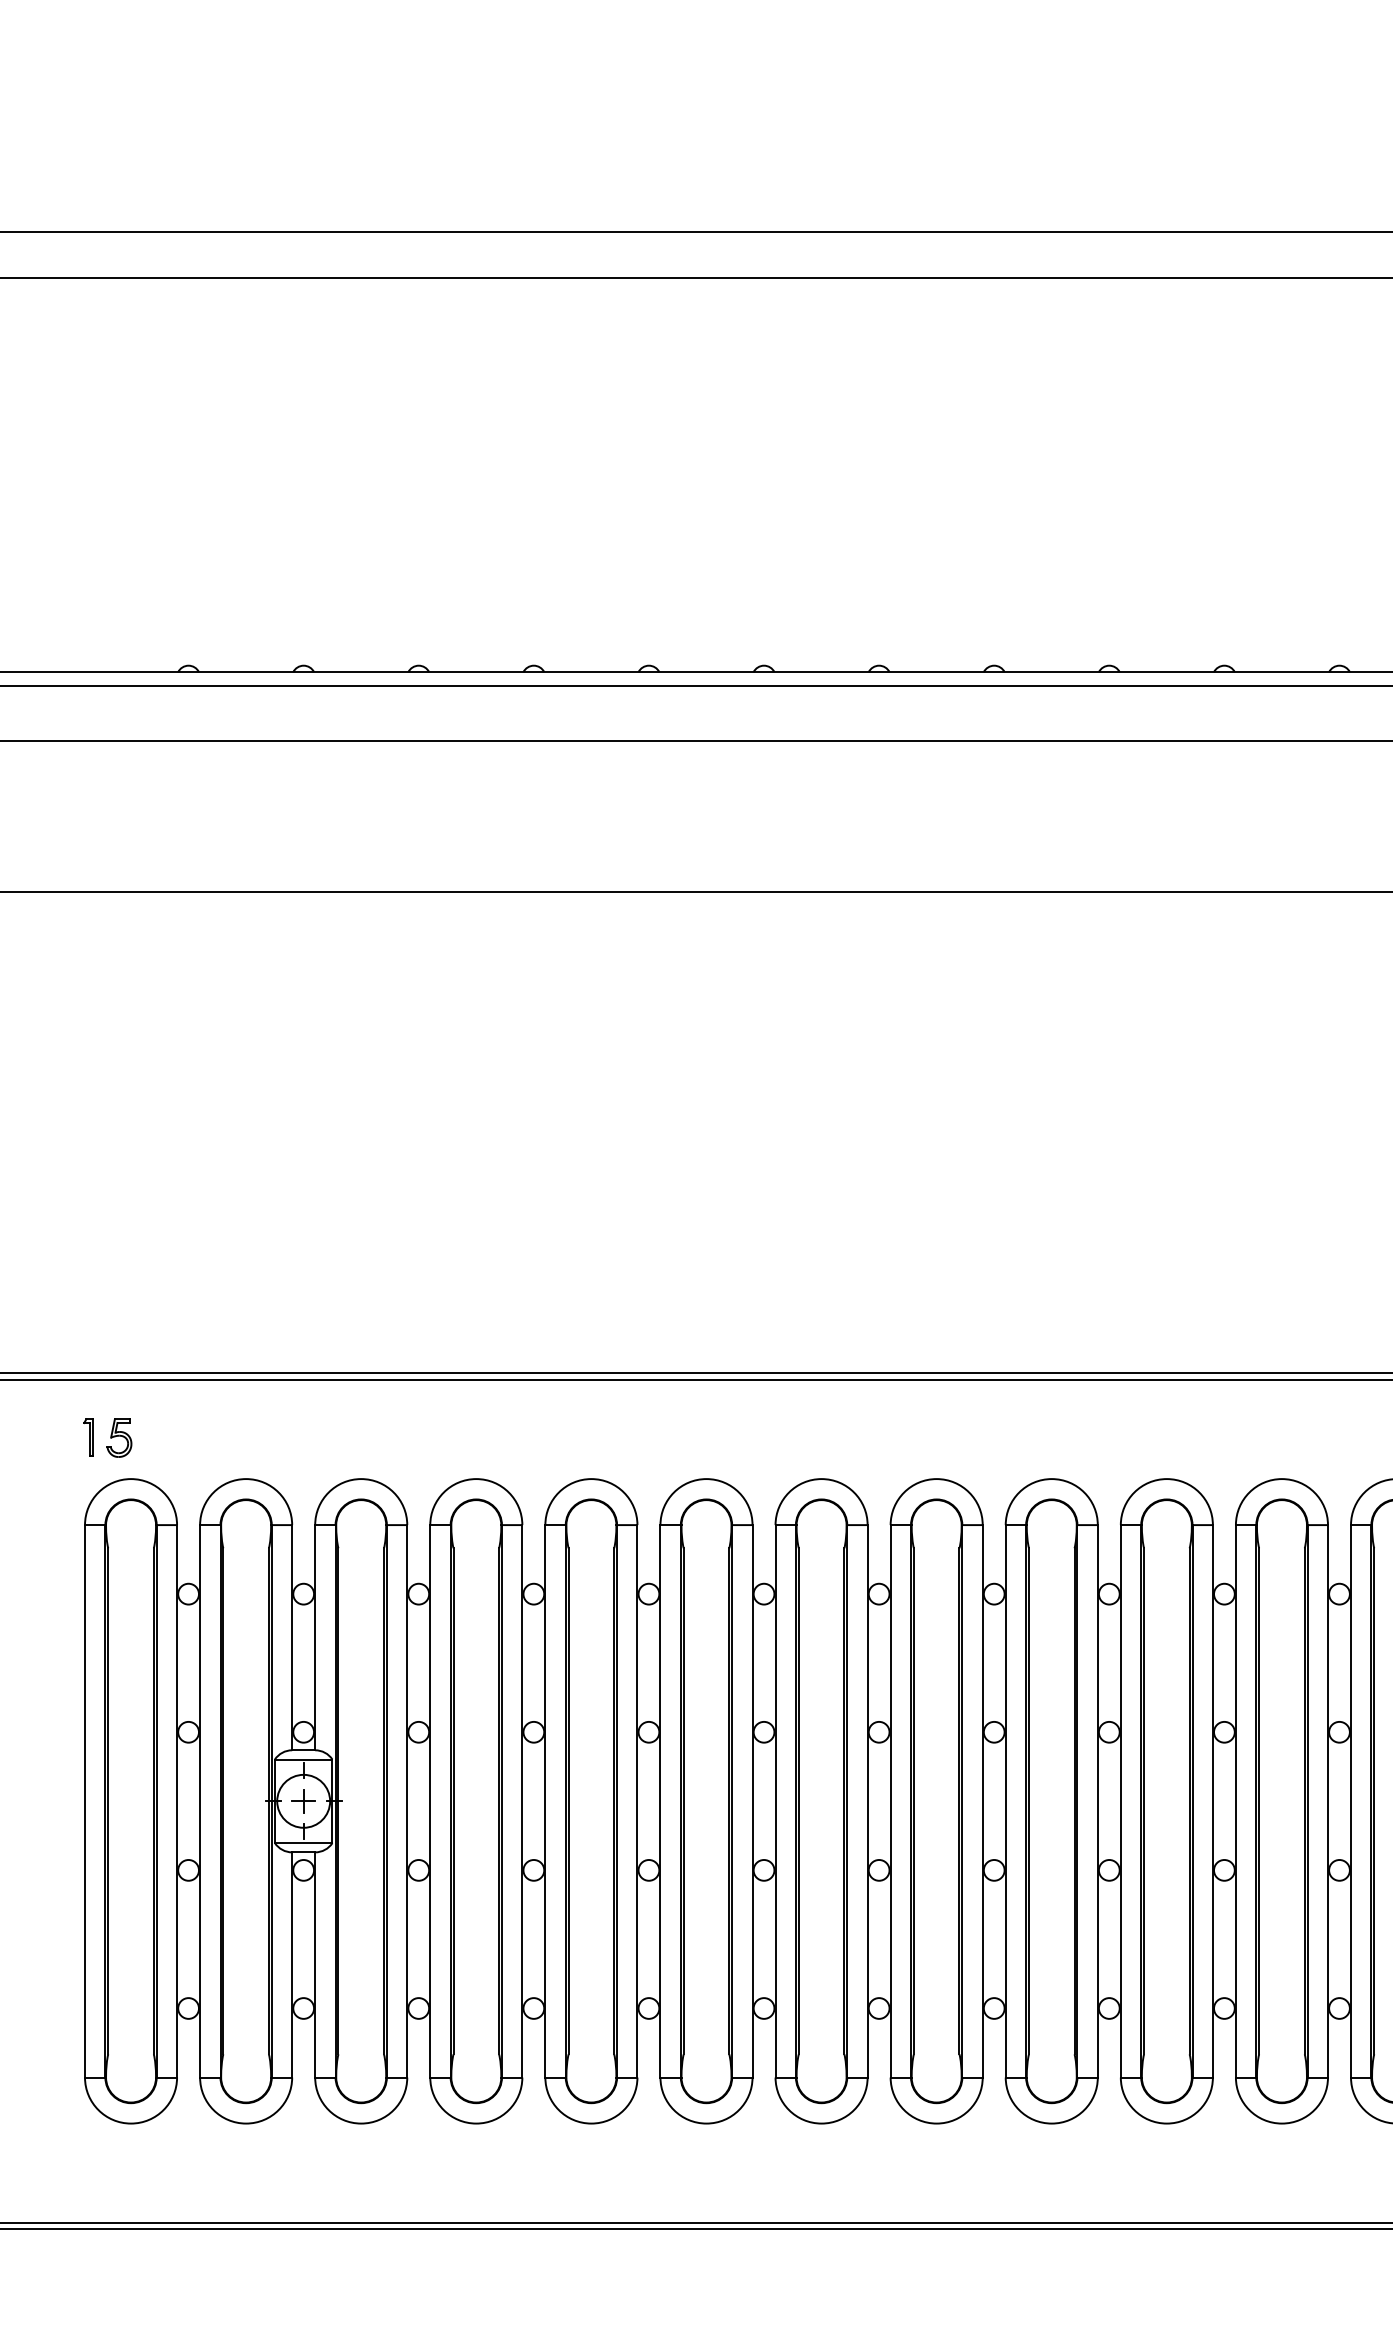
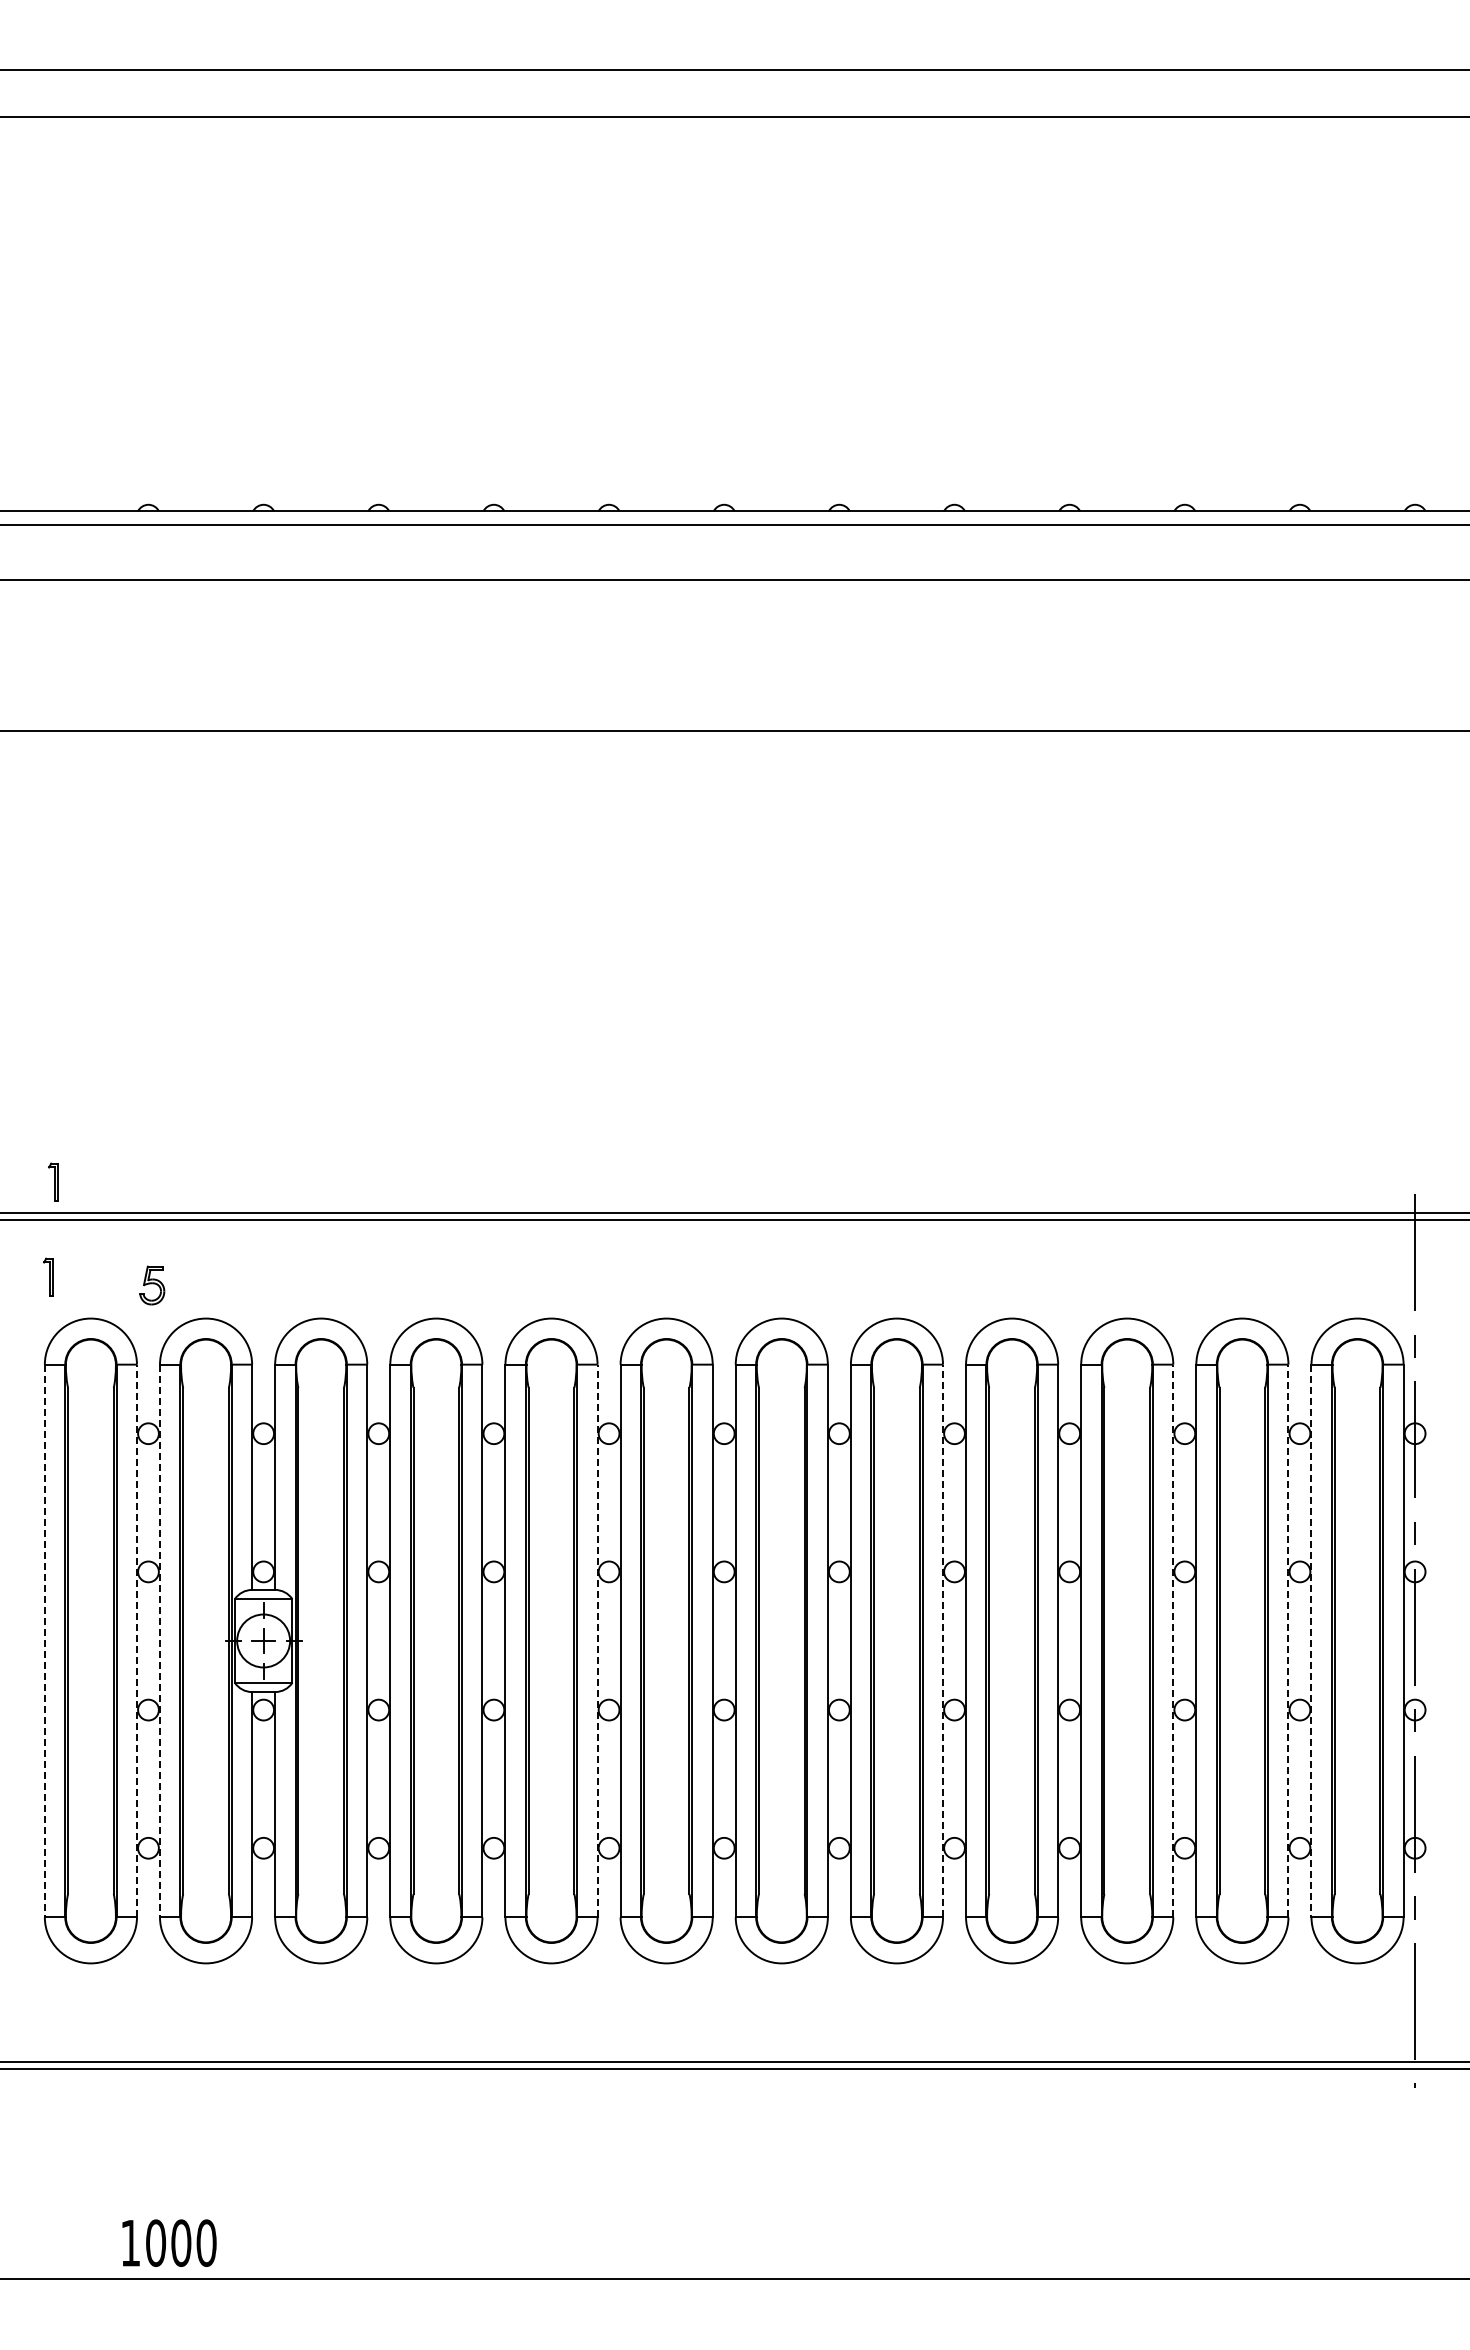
part: (93, 1342) -> (53, 1181), added
part: (119, 1438) -> (152, 1285), moved
line: (176, 1800) -> (136, 1640), solid -> dashed
line: (637, 1800) -> (597, 1640), solid -> dashed
line: (983, 1800) -> (943, 1640), solid -> dashed
line: (1213, 1800) -> (1173, 1640), solid -> dashed
line: (1328, 1800) -> (1288, 1640), solid -> dashed
line: (84, 1801) -> (44, 1641), solid -> dashed
line: (200, 1801) -> (160, 1641), solid -> dashed
line: (1351, 1801) -> (1311, 1641), solid -> dashed

